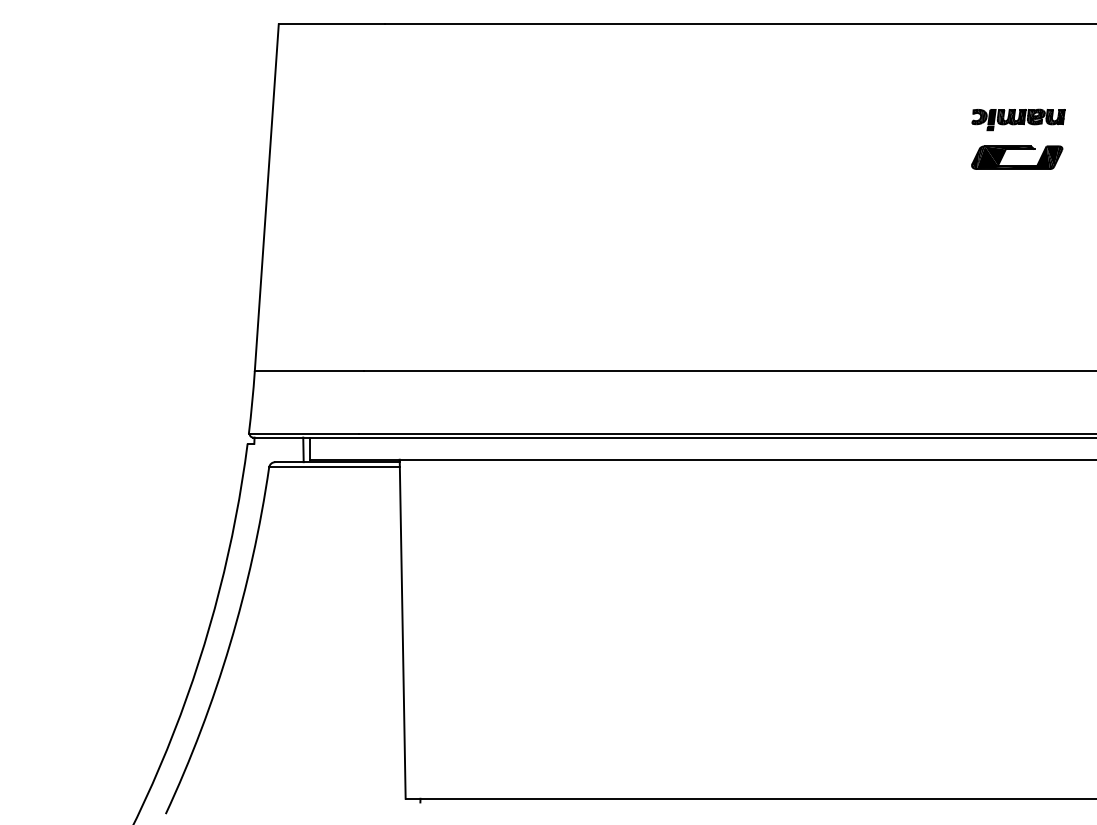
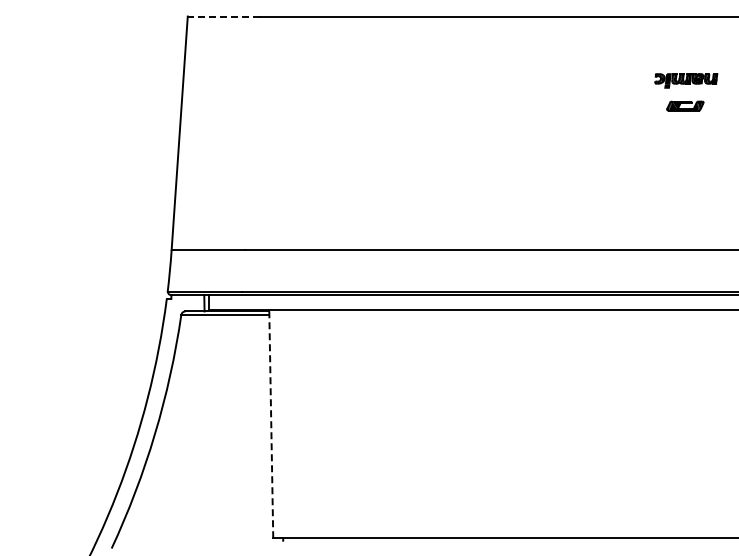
line: (331, 24) -> (223, 16), solid -> dashed
part: (1017, 156) -> (685, 105), size x0.6
line: (403, 628) -> (271, 423), solid -> dashed

